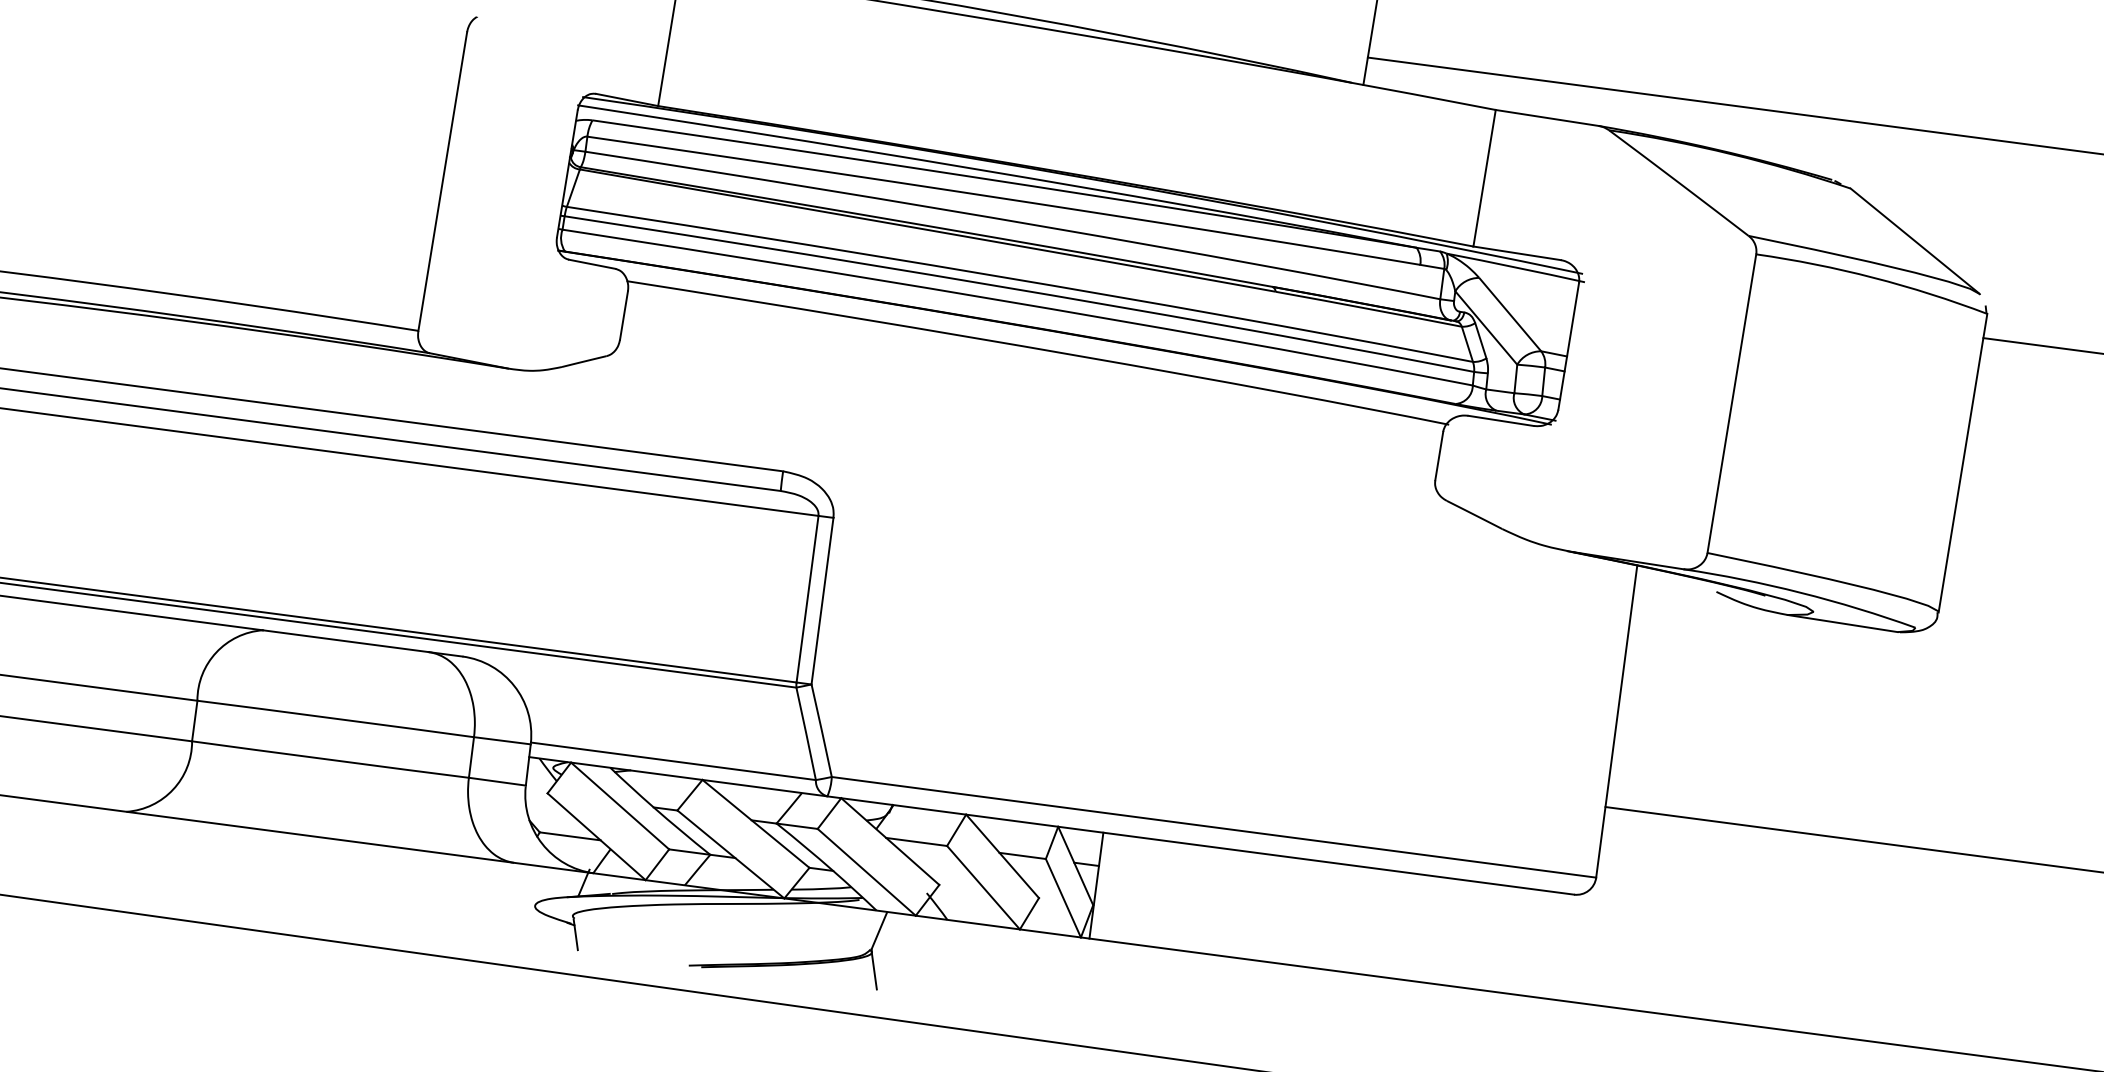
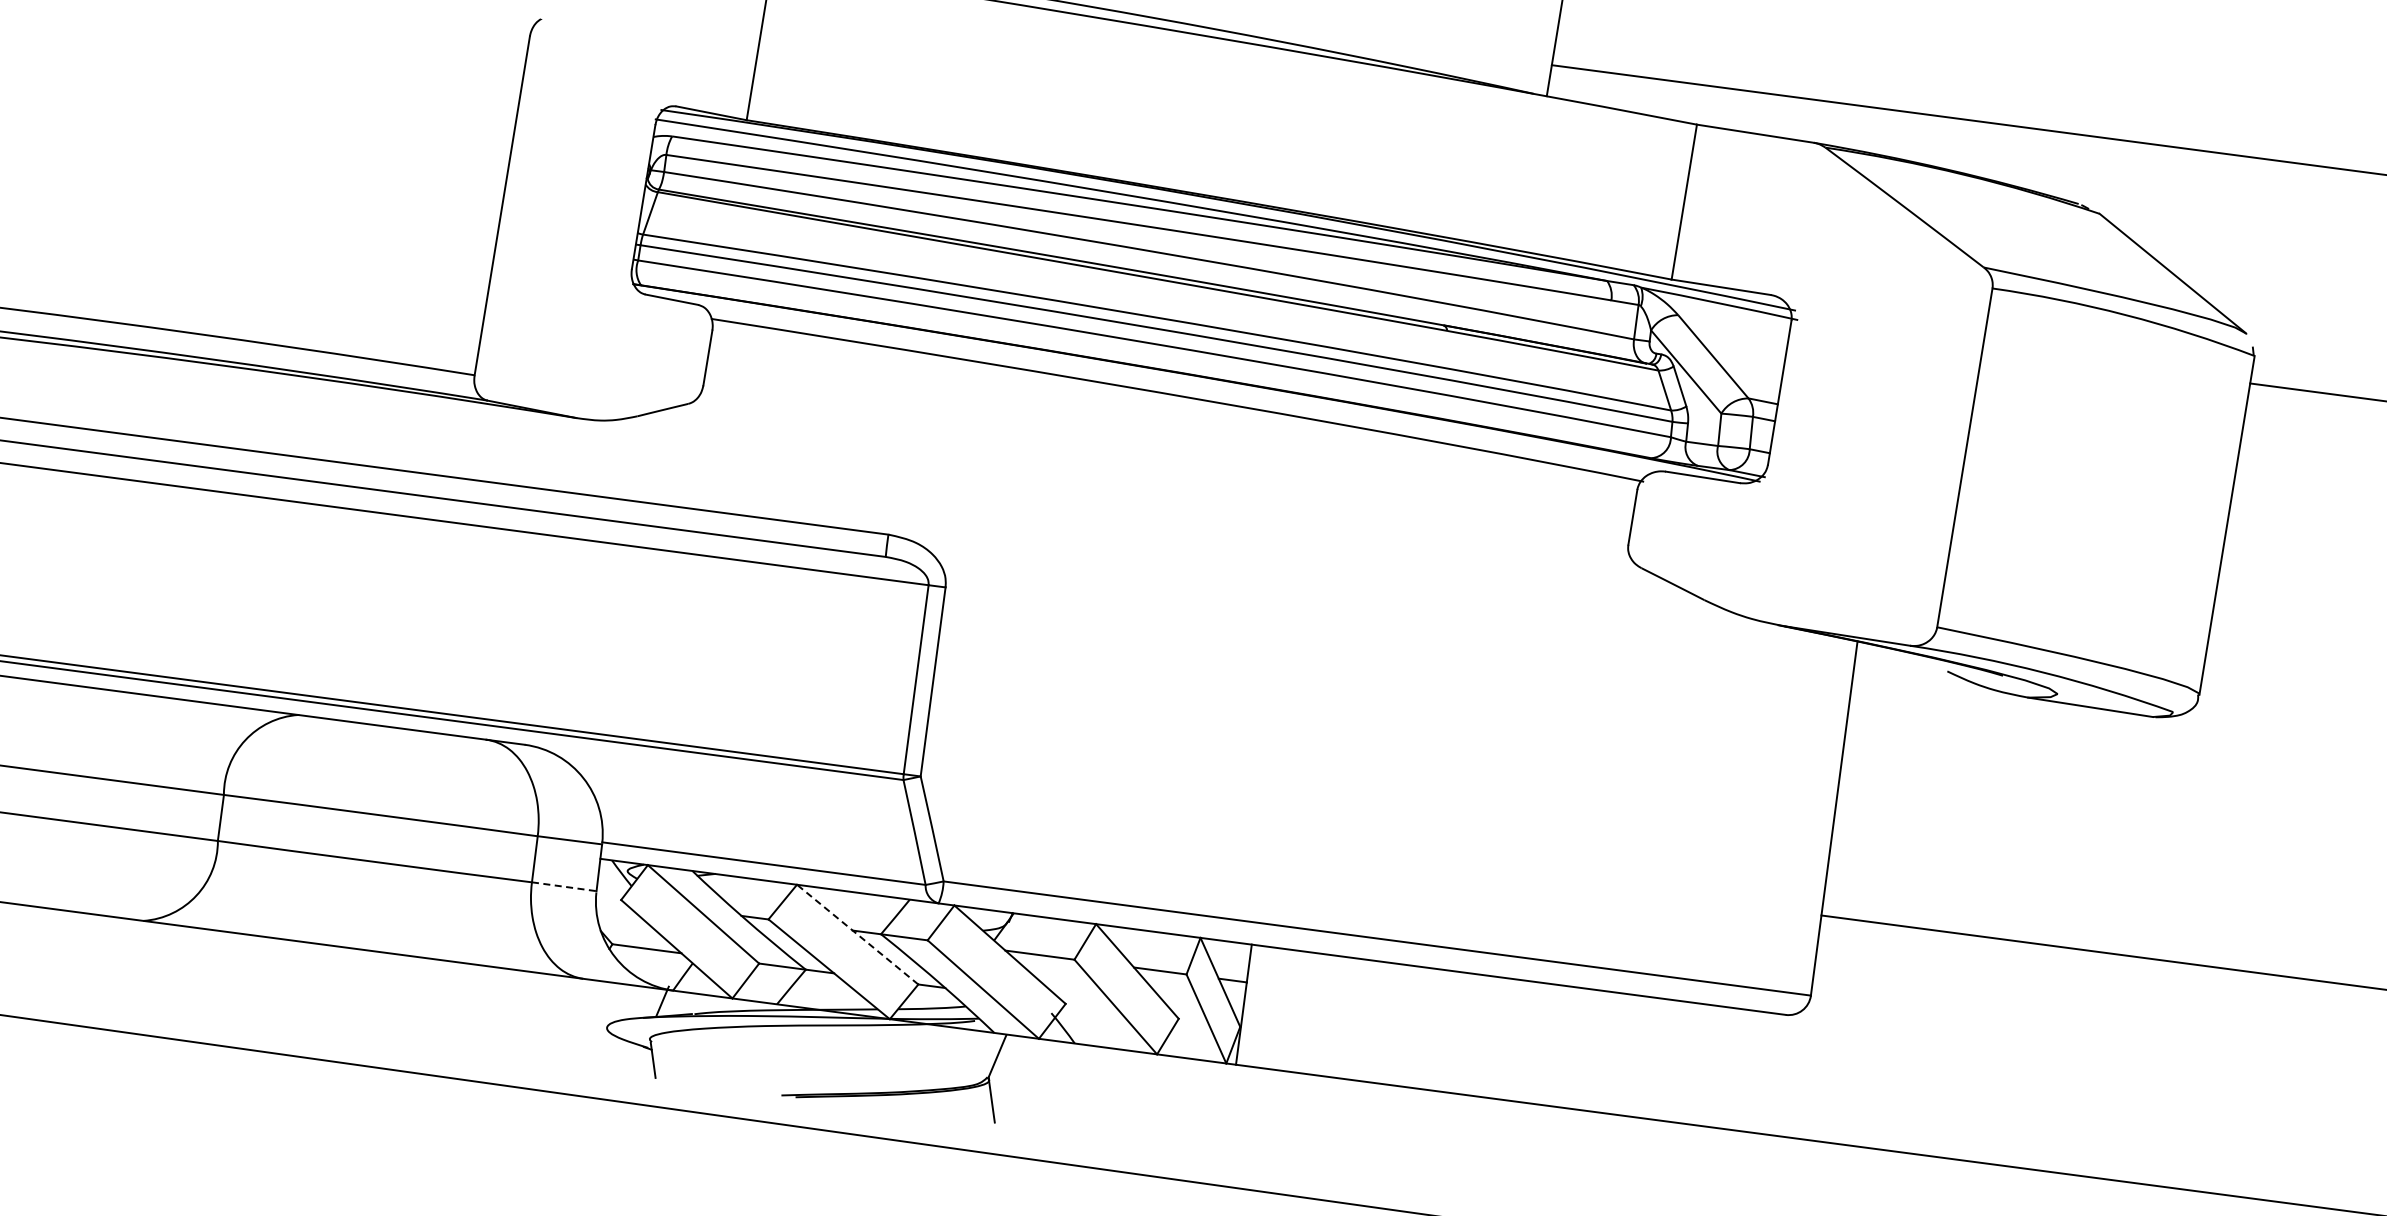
line: (497, 781) -> (564, 886), solid -> dashed
line: (755, 823) -> (857, 934), solid -> dashed

